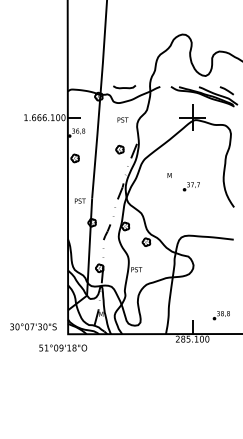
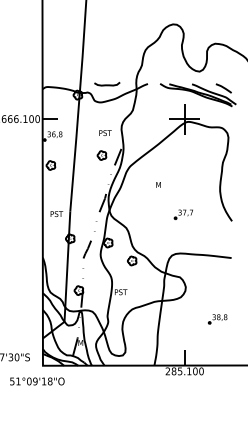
text: (122, 119) -> (104, 132), moved
part: (190, 186) -> (182, 214), moved
part: (220, 315) -> (216, 319), moved

